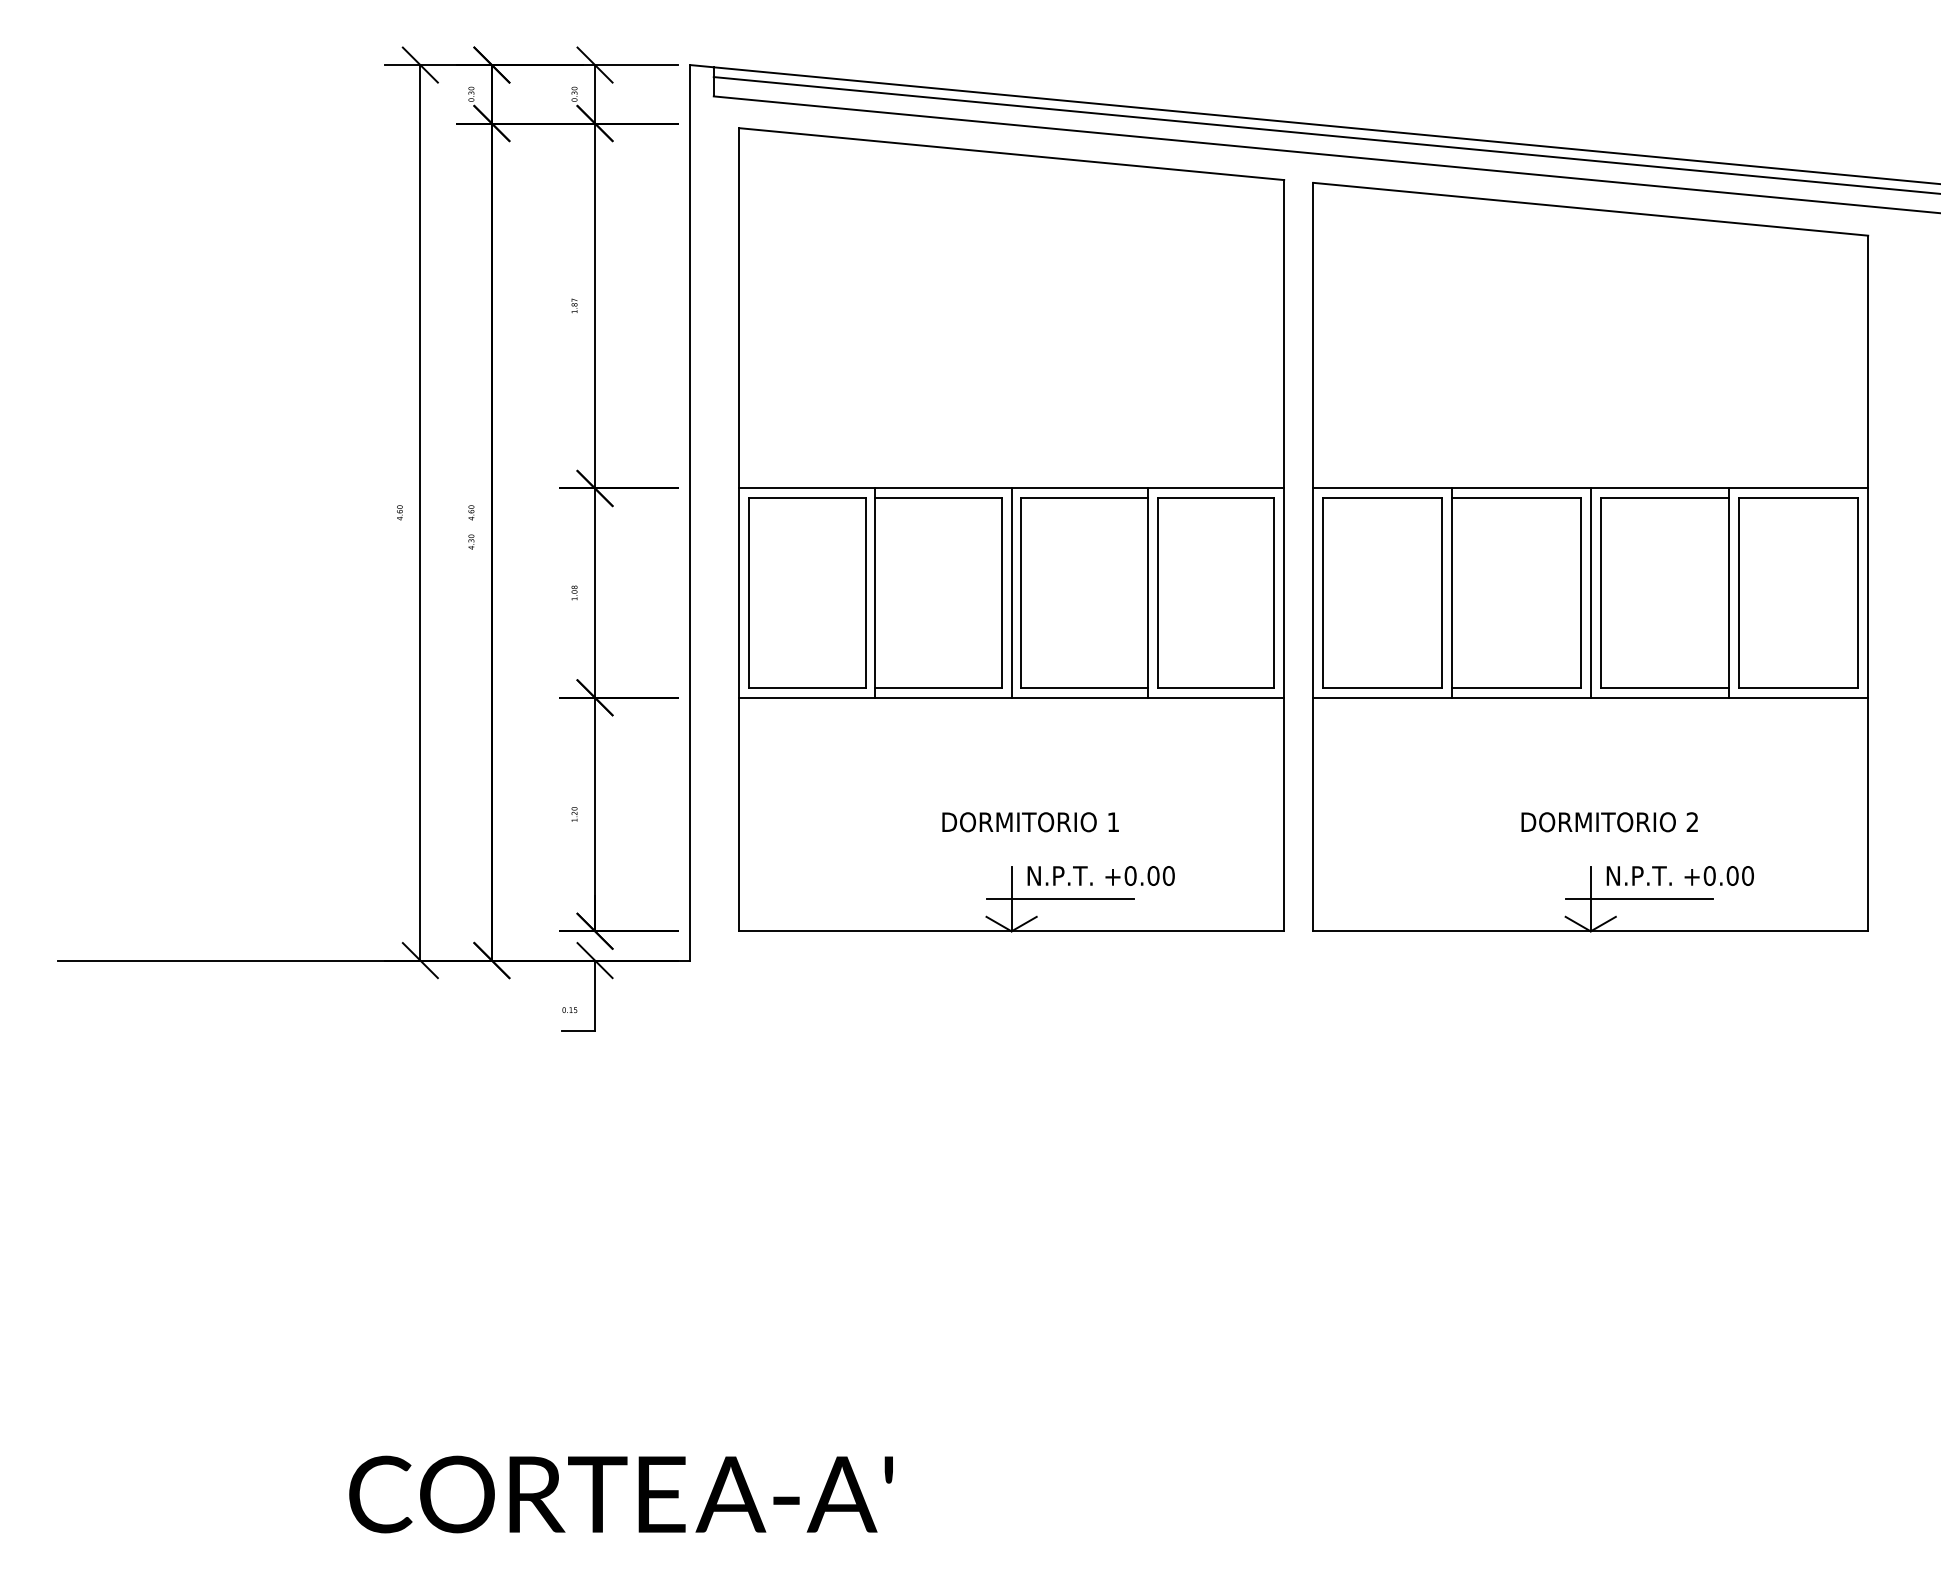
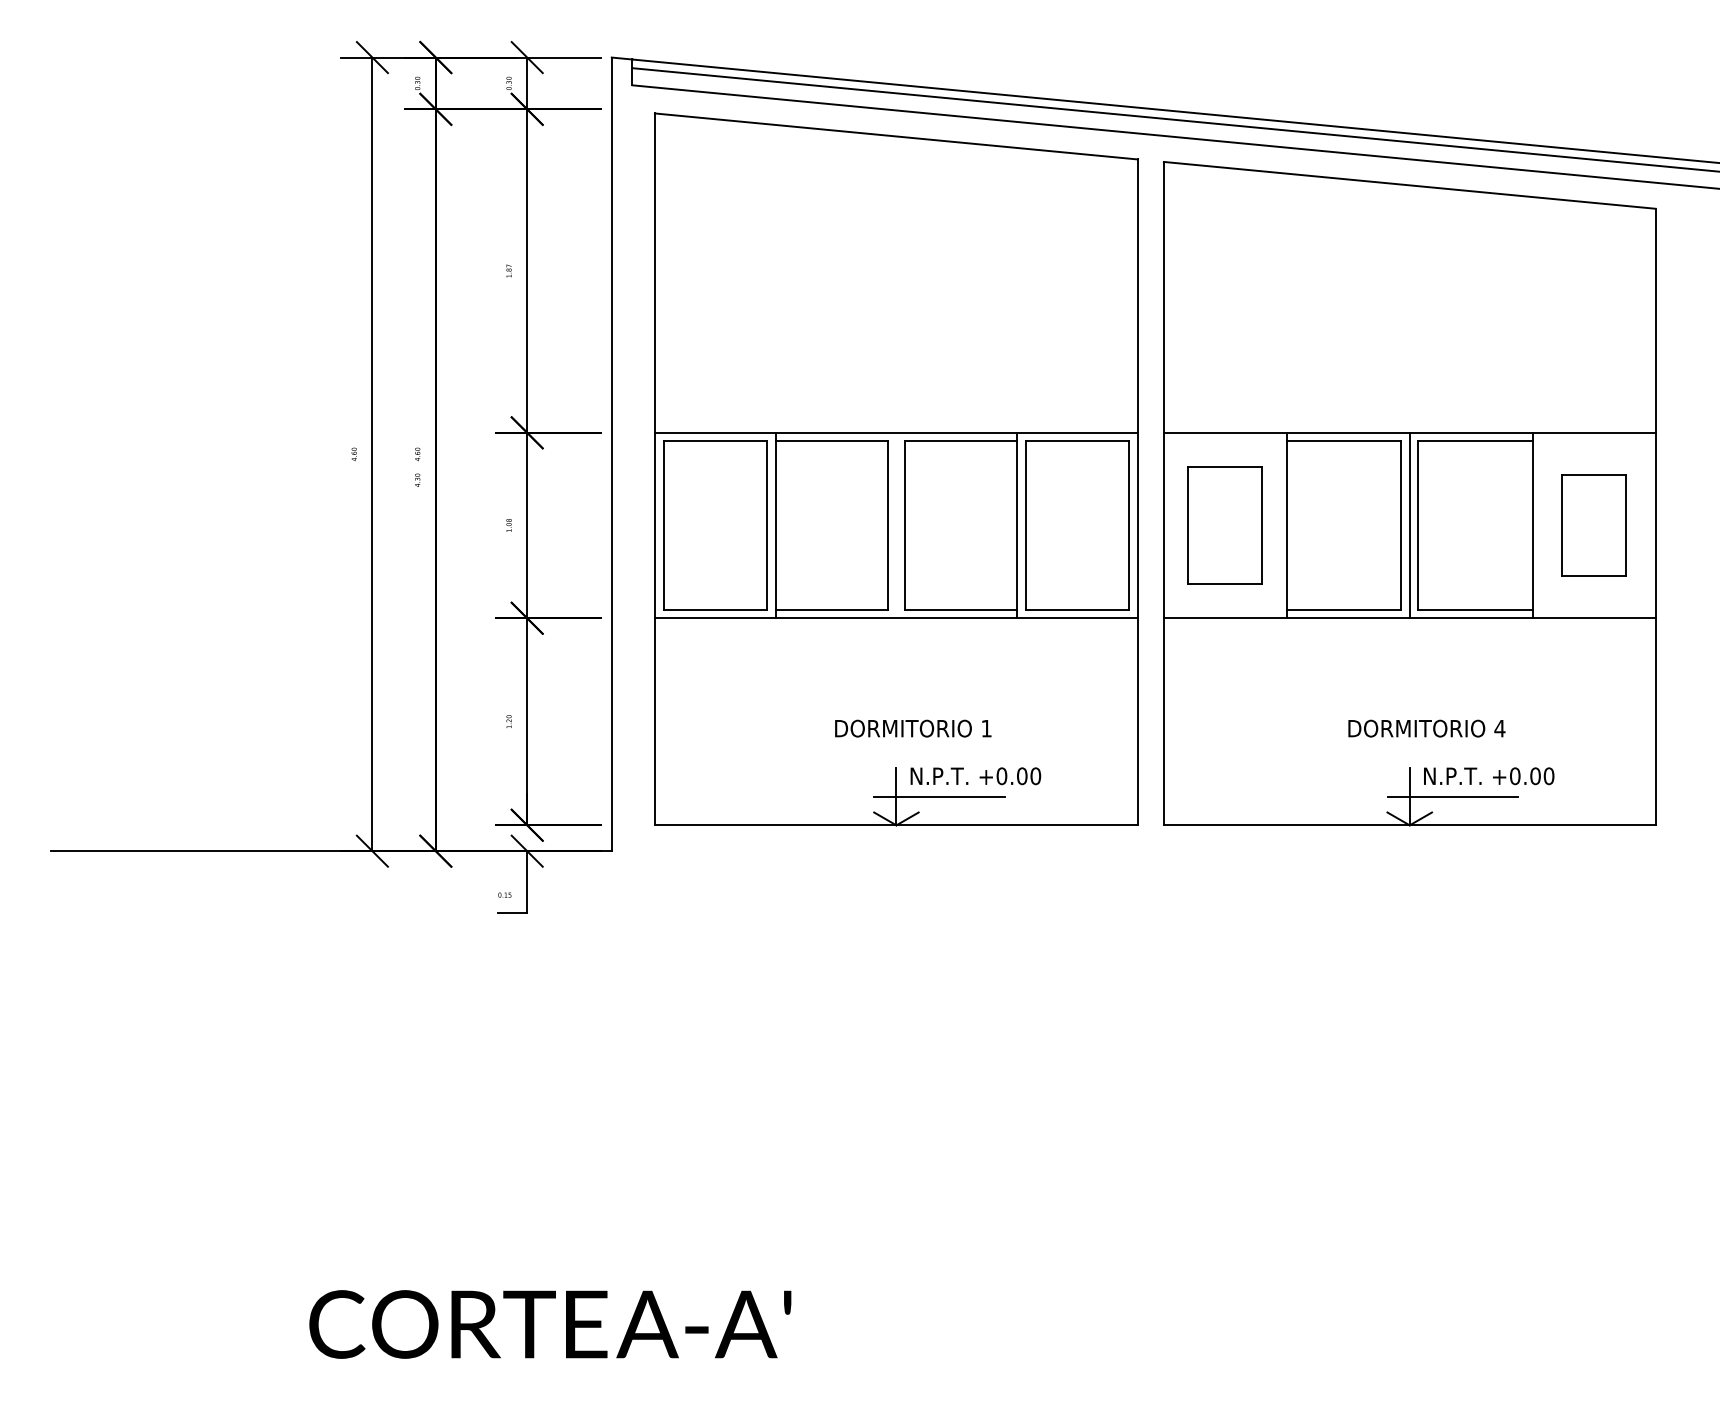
line: (1011, 592) -> (896, 525), removed
part: (1382, 592) -> (1225, 525), size x0.7
part: (1798, 592) -> (1593, 525), size x0.6
text: (1692, 821) -> (1499, 727), 2 -> 4

